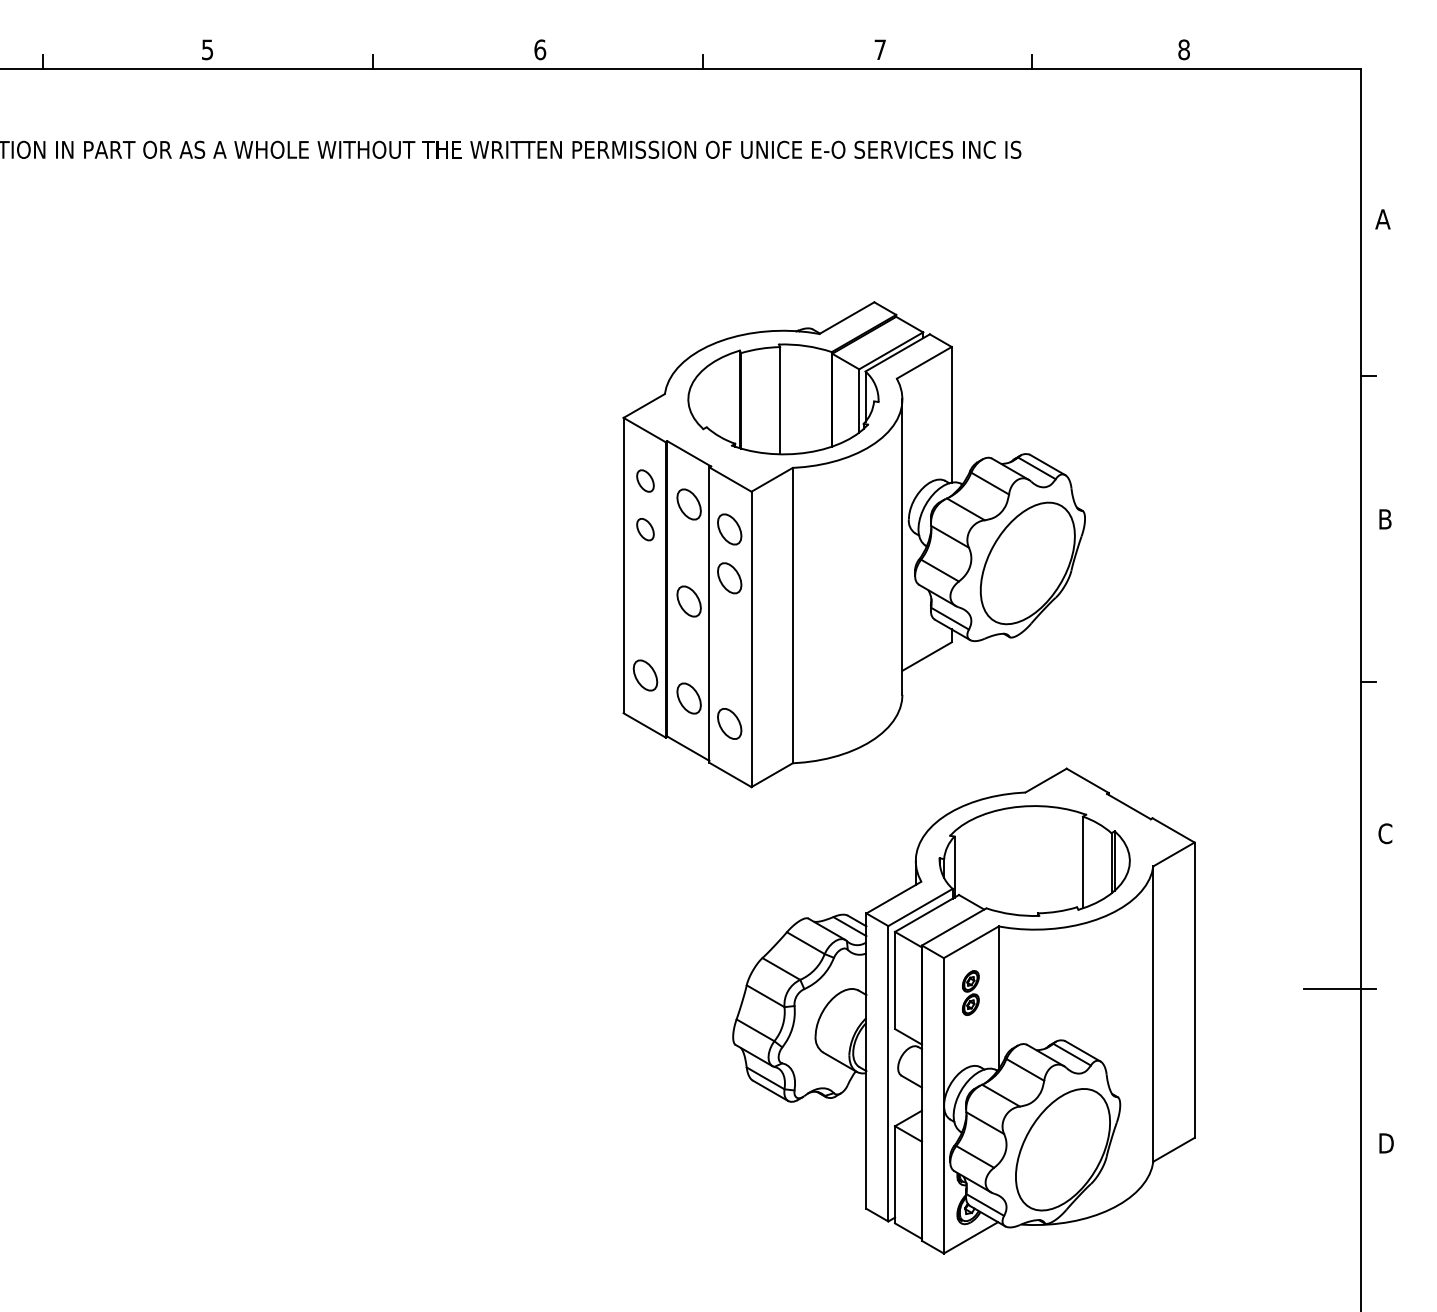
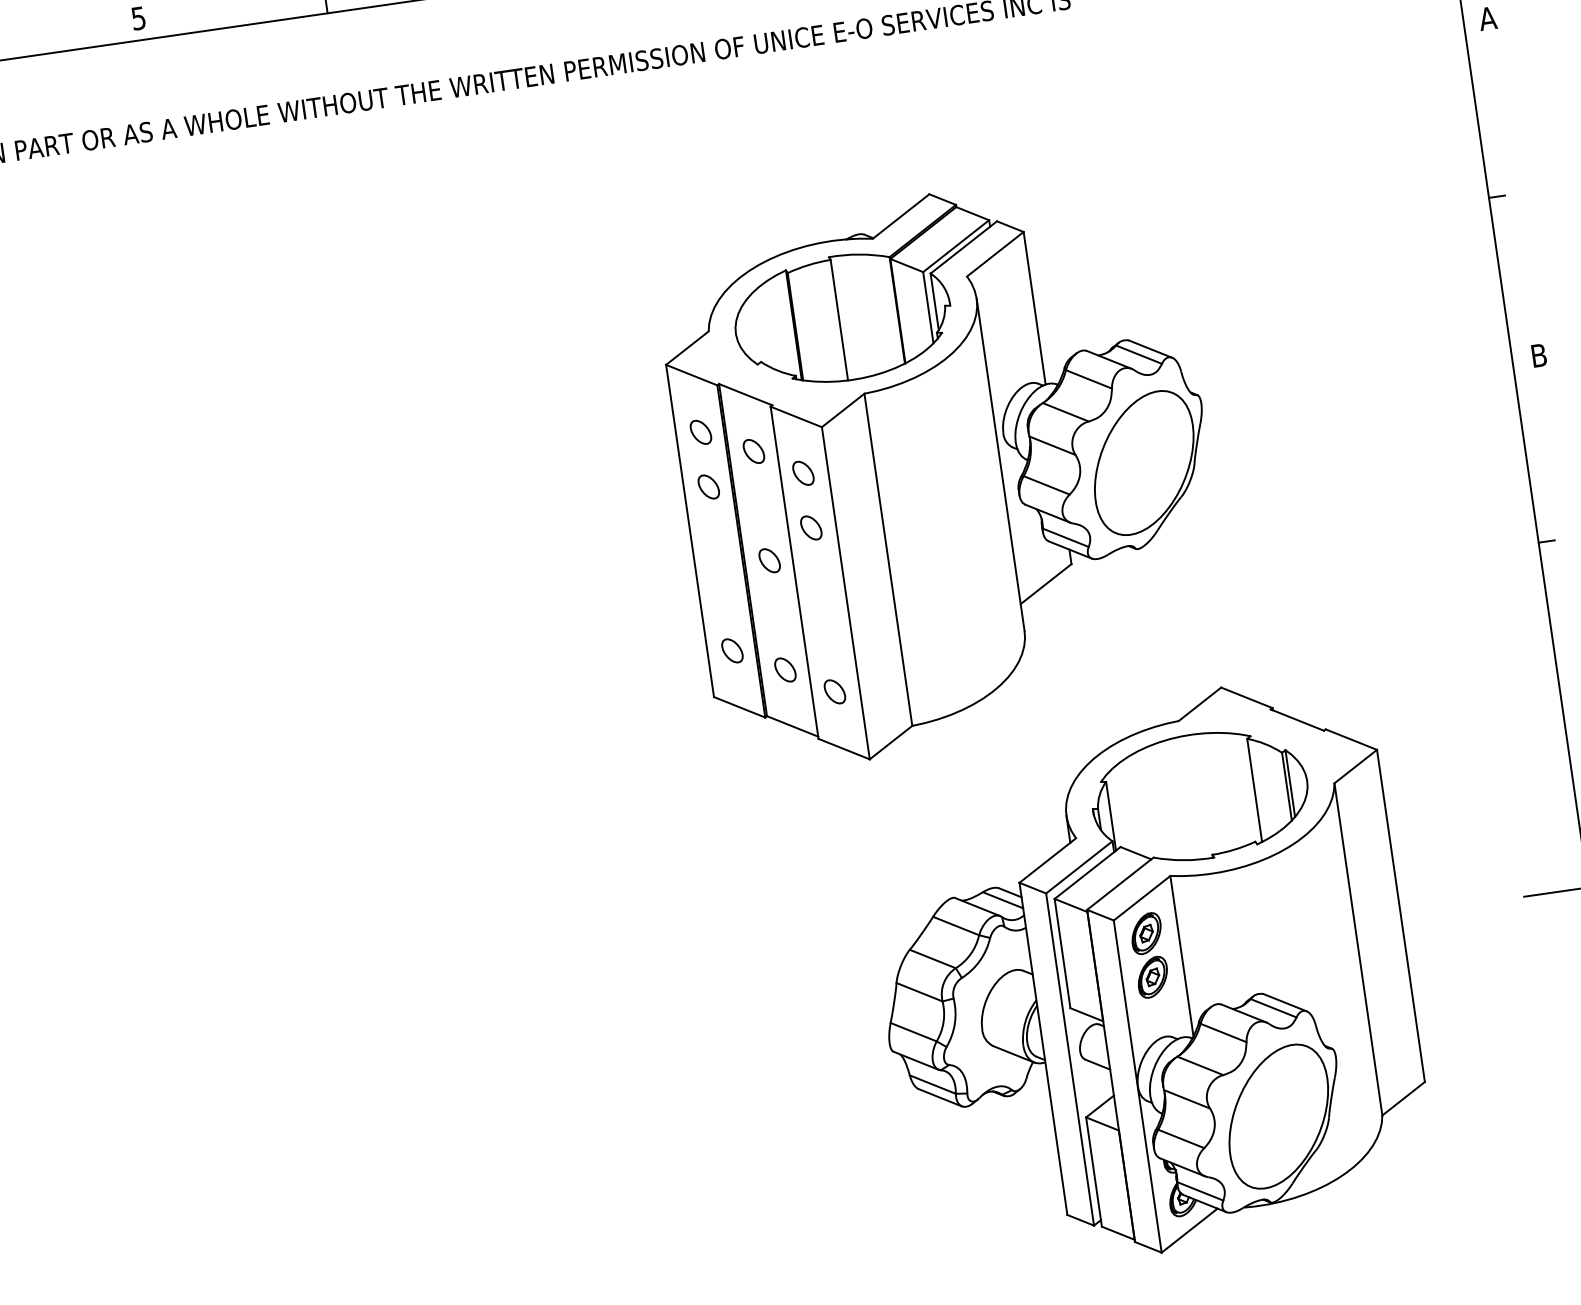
part: (689, 503) -> (754, 450), size x0.71
part: (729, 529) -> (803, 473), size x0.71
part: (729, 577) -> (811, 527), size x0.71
part: (689, 601) -> (769, 560), size x0.71
part: (645, 674) -> (732, 649), size x0.71
part: (689, 698) -> (785, 669), size x0.71
part: (729, 723) -> (834, 691), size x0.71
part: (970, 992) -> (1149, 954), size x1.67

